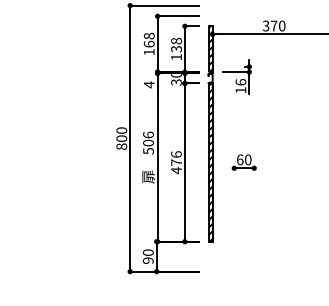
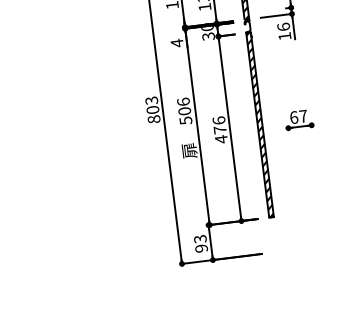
text: (121, 130) -> (151, 100), 800 -> 803
text: (248, 159) -> (303, 115), 60 -> 67
text: (148, 252) -> (200, 238), 90 -> 93

